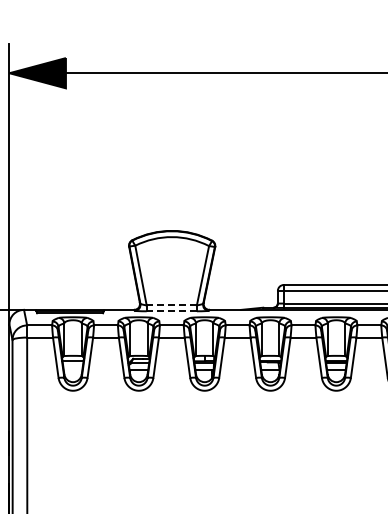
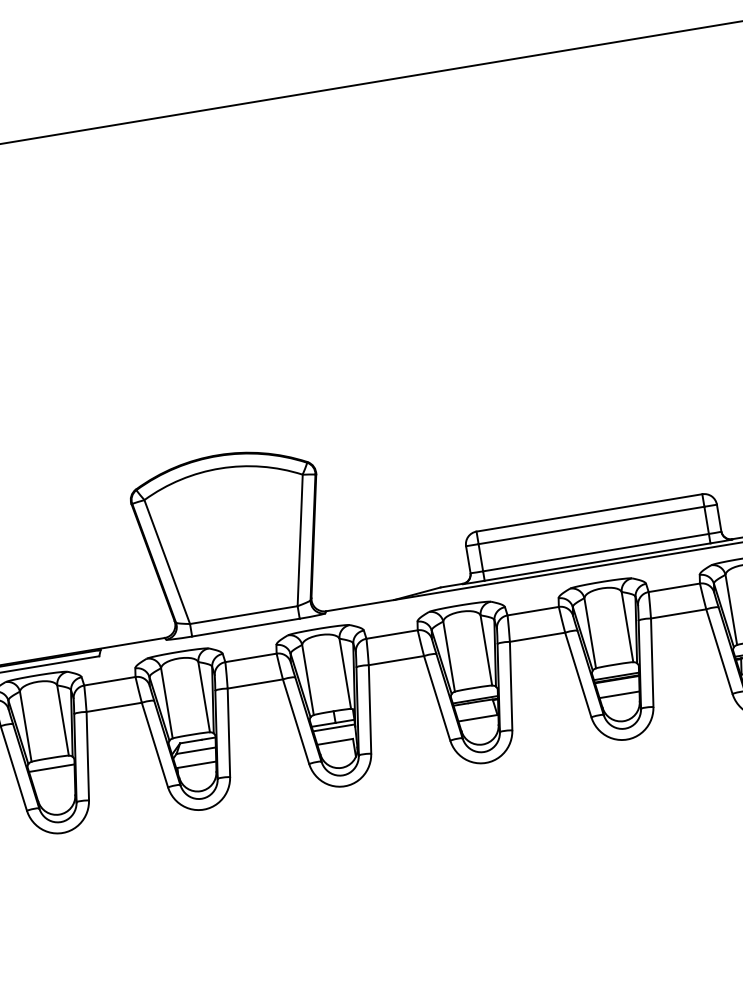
line: (171, 305) -> (243, 615), dashed -> solid
line: (171, 311) -> (245, 628), dashed -> solid

